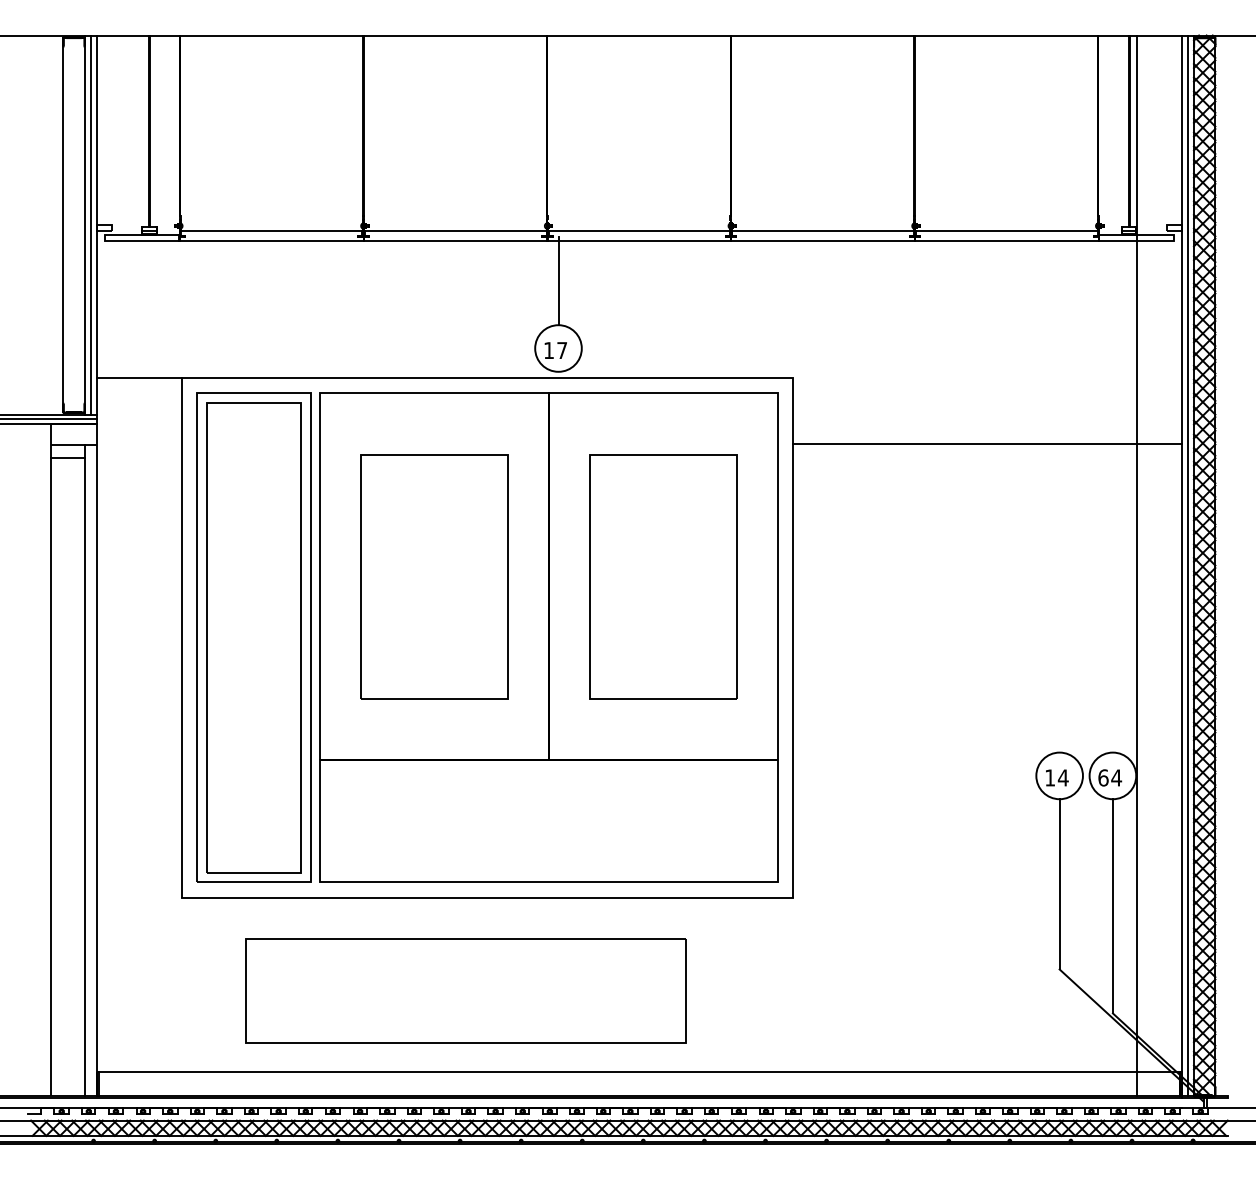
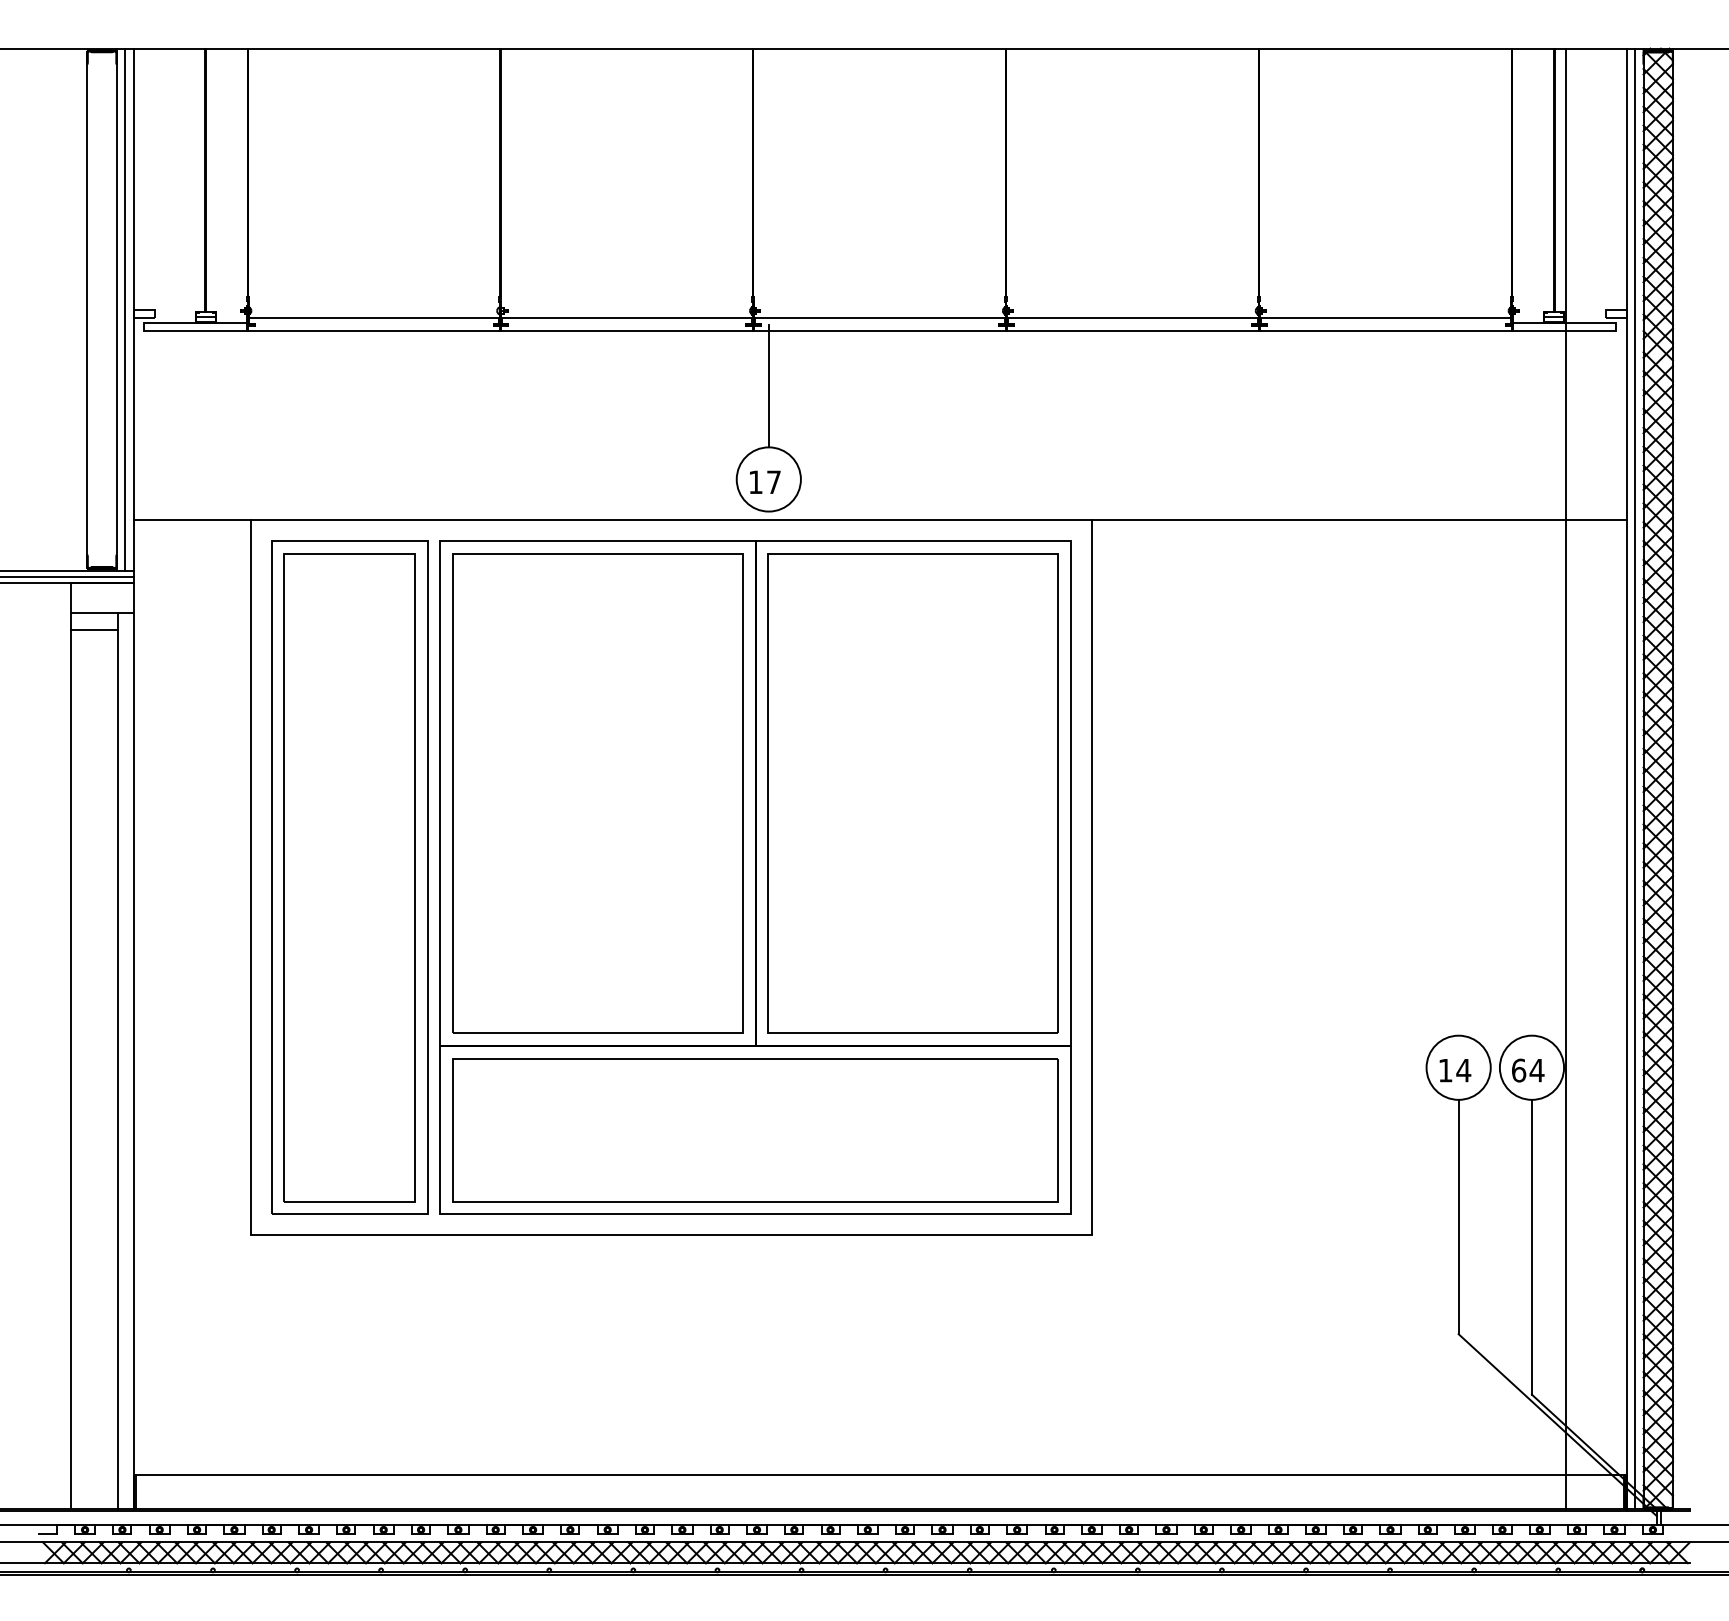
line: (987, 444) -> (1359, 520), moved
part: (434, 576) -> (597, 793), size x1.43
part: (662, 576) -> (912, 793), size x1.43
part: (465, 991) -> (755, 1130), moved

